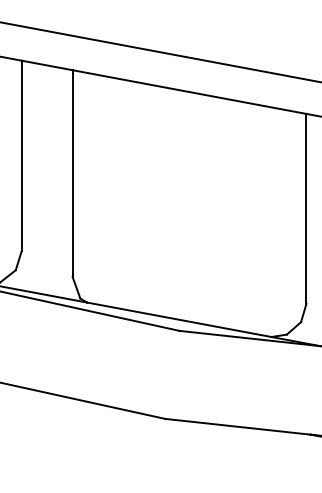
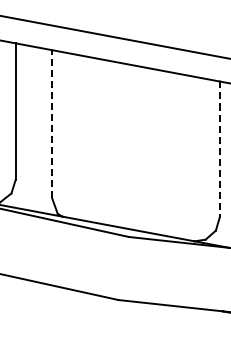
line: (73, 172) -> (52, 123), solid -> dashed
line: (306, 210) -> (219, 150), solid -> dashed

